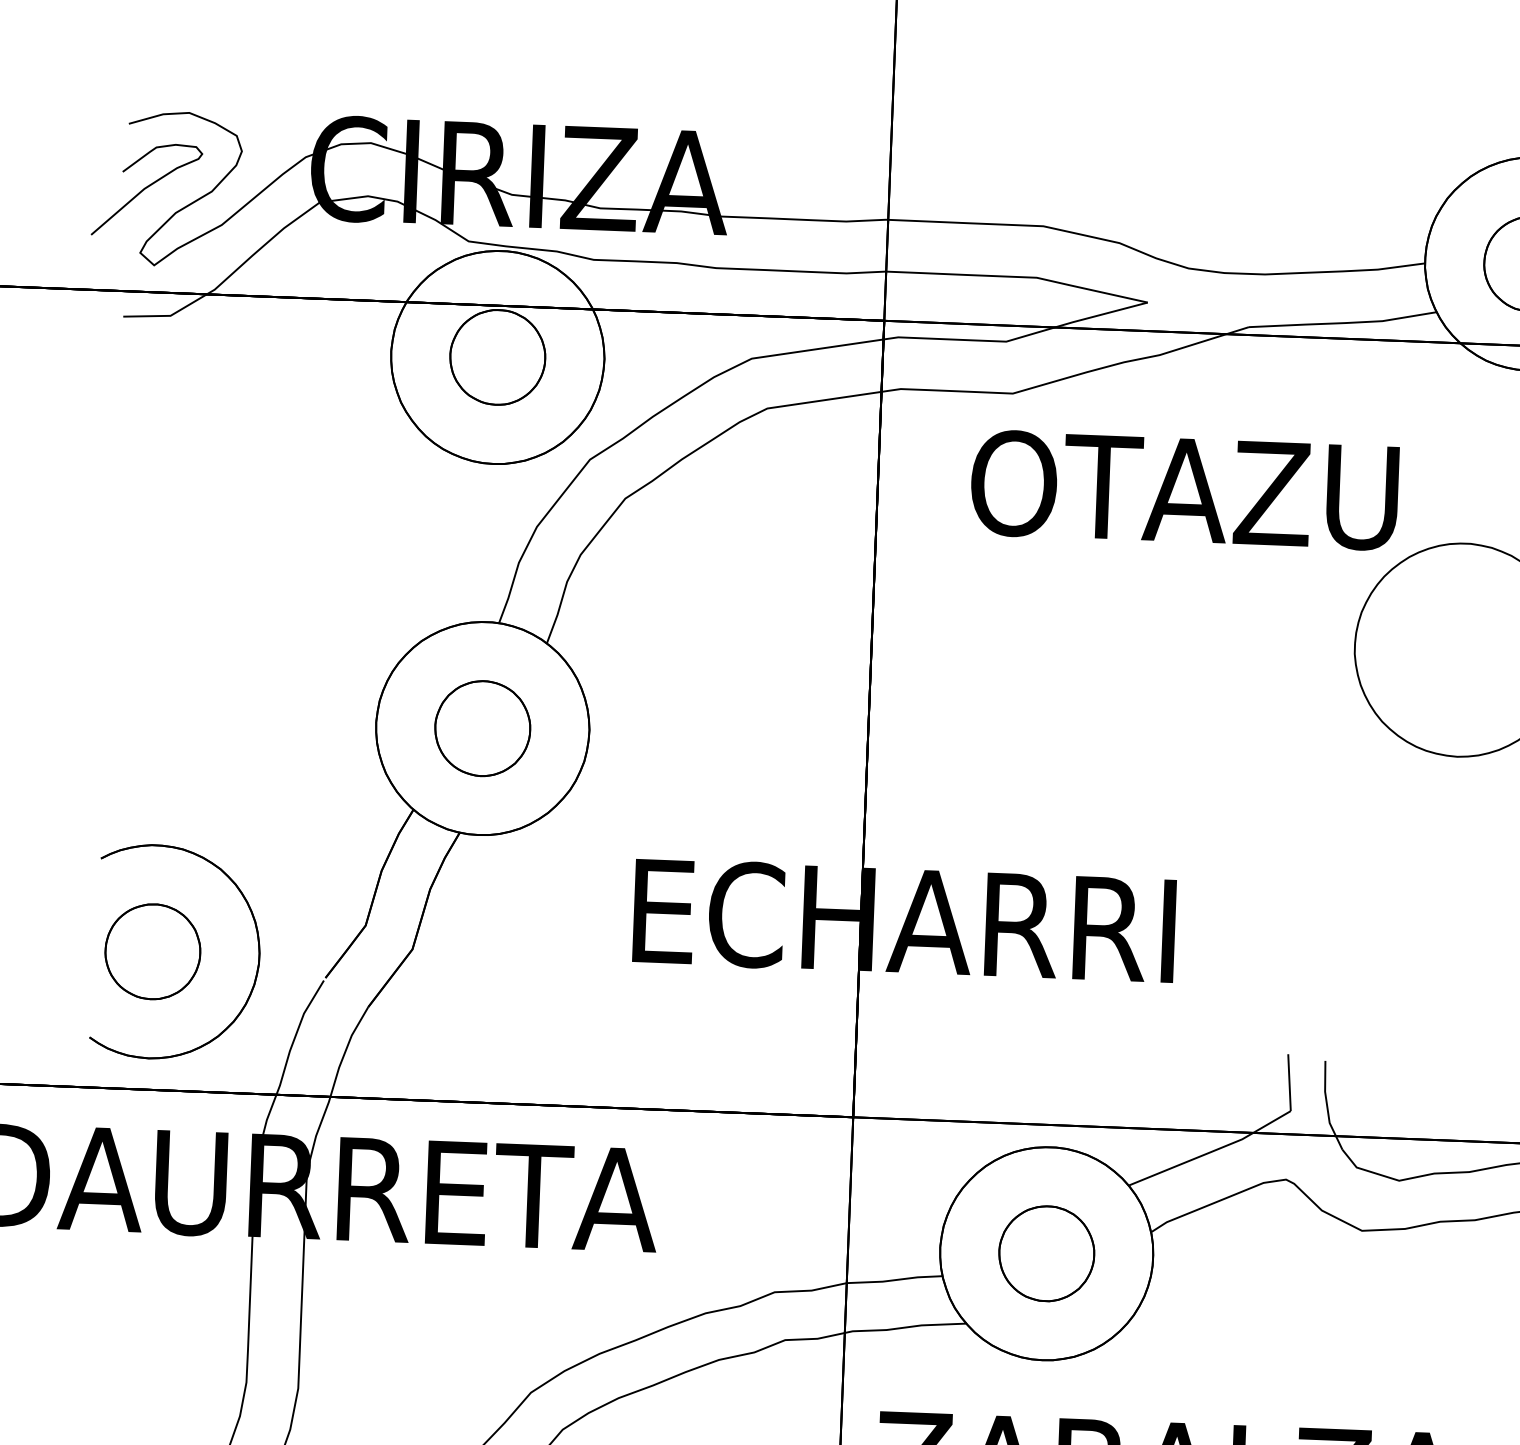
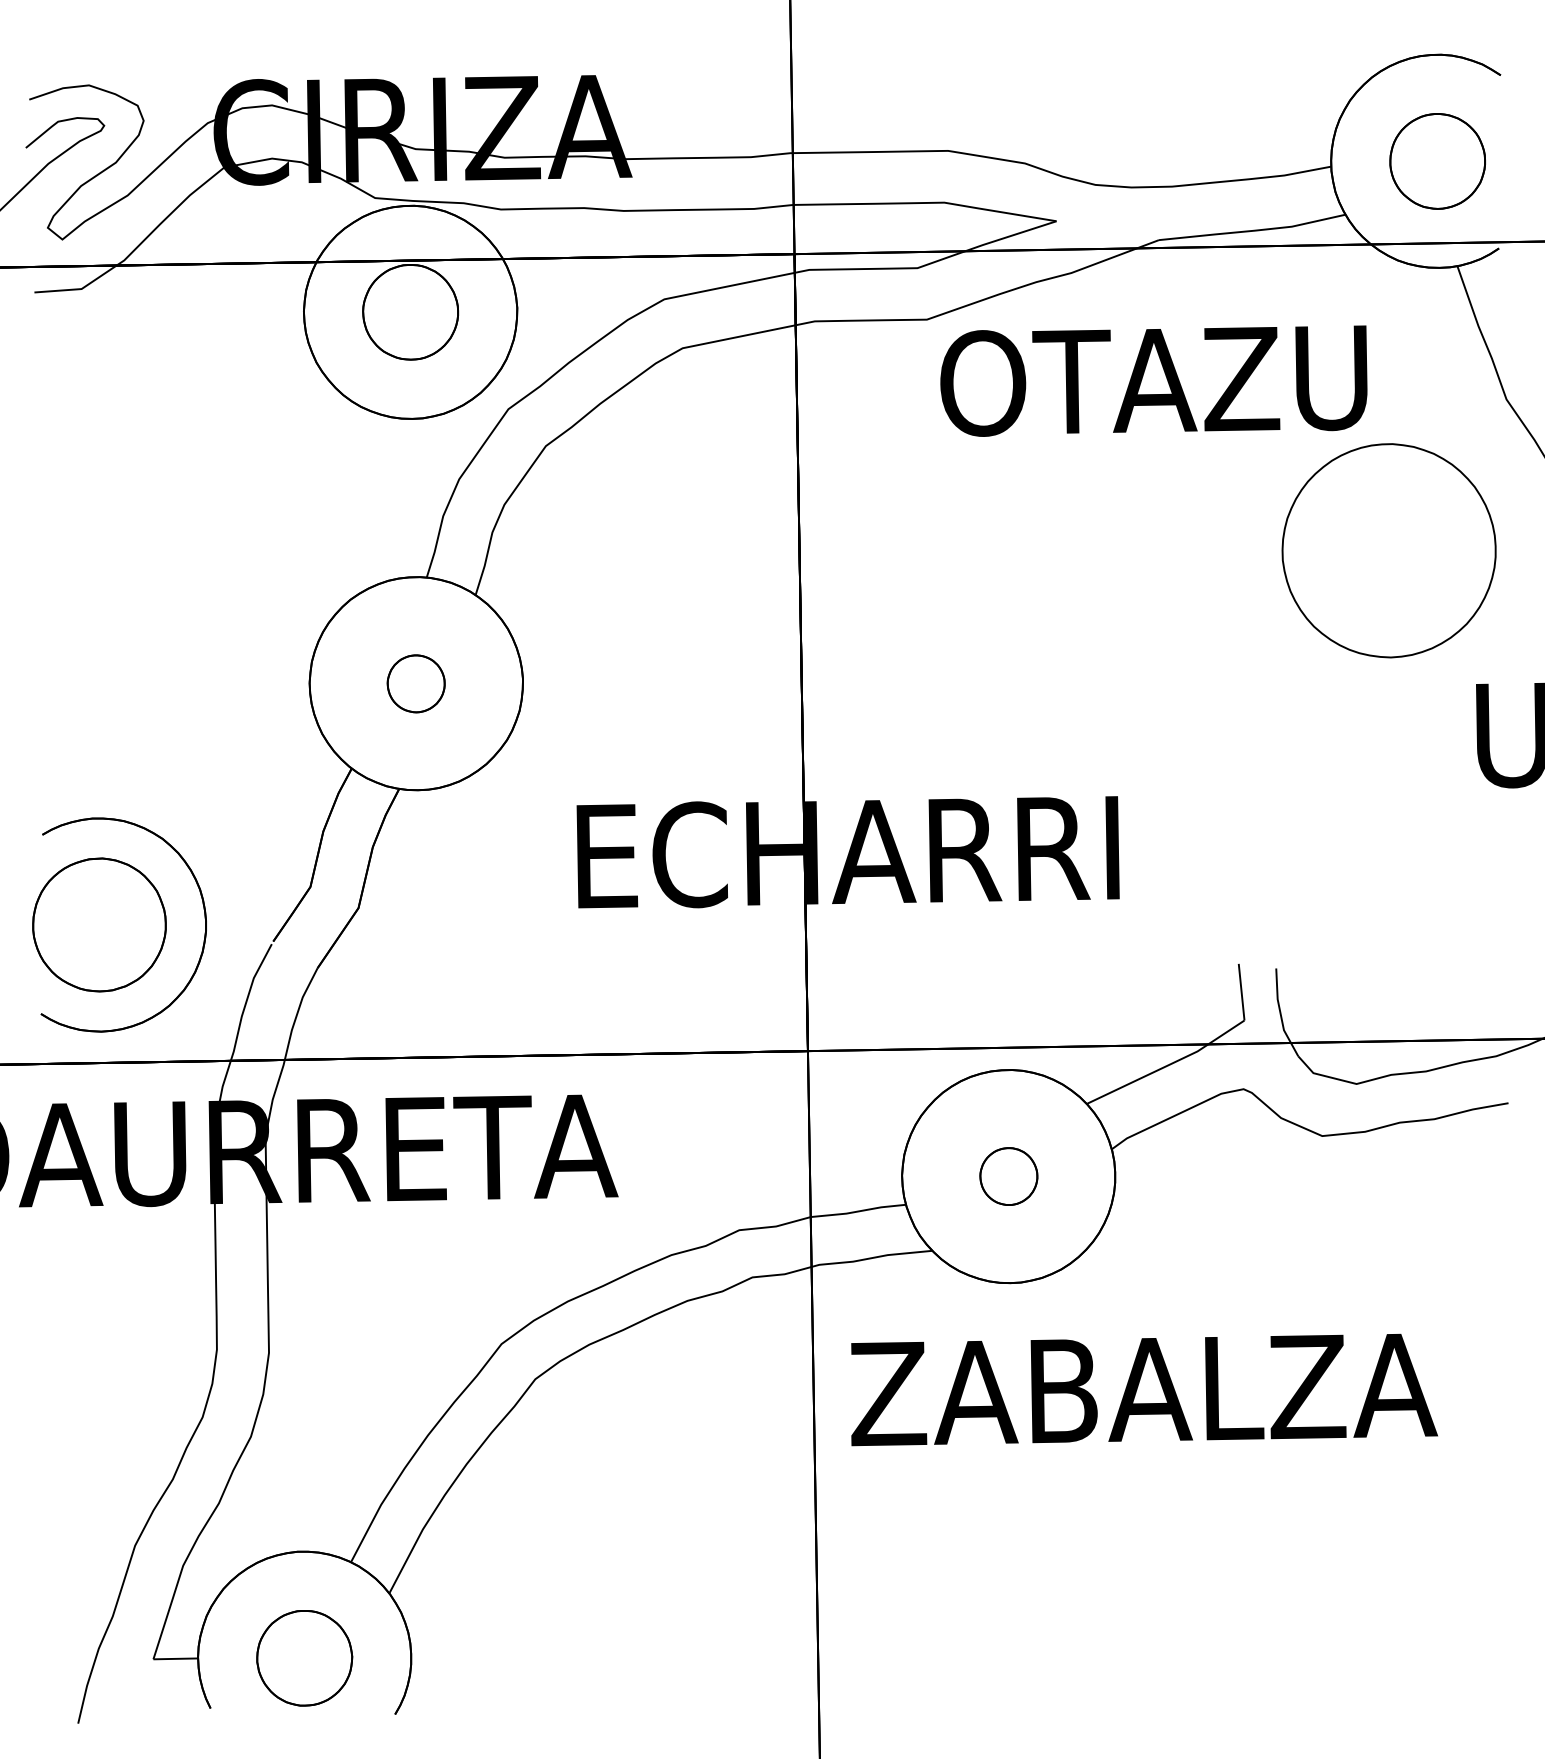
text: (1184, 490) -> (1153, 380), moved
part: (481, 728) -> (415, 683), size x0.6
part: (152, 951) -> (99, 924), size x1.4
part: (1046, 1253) -> (1008, 1176), size x0.6

